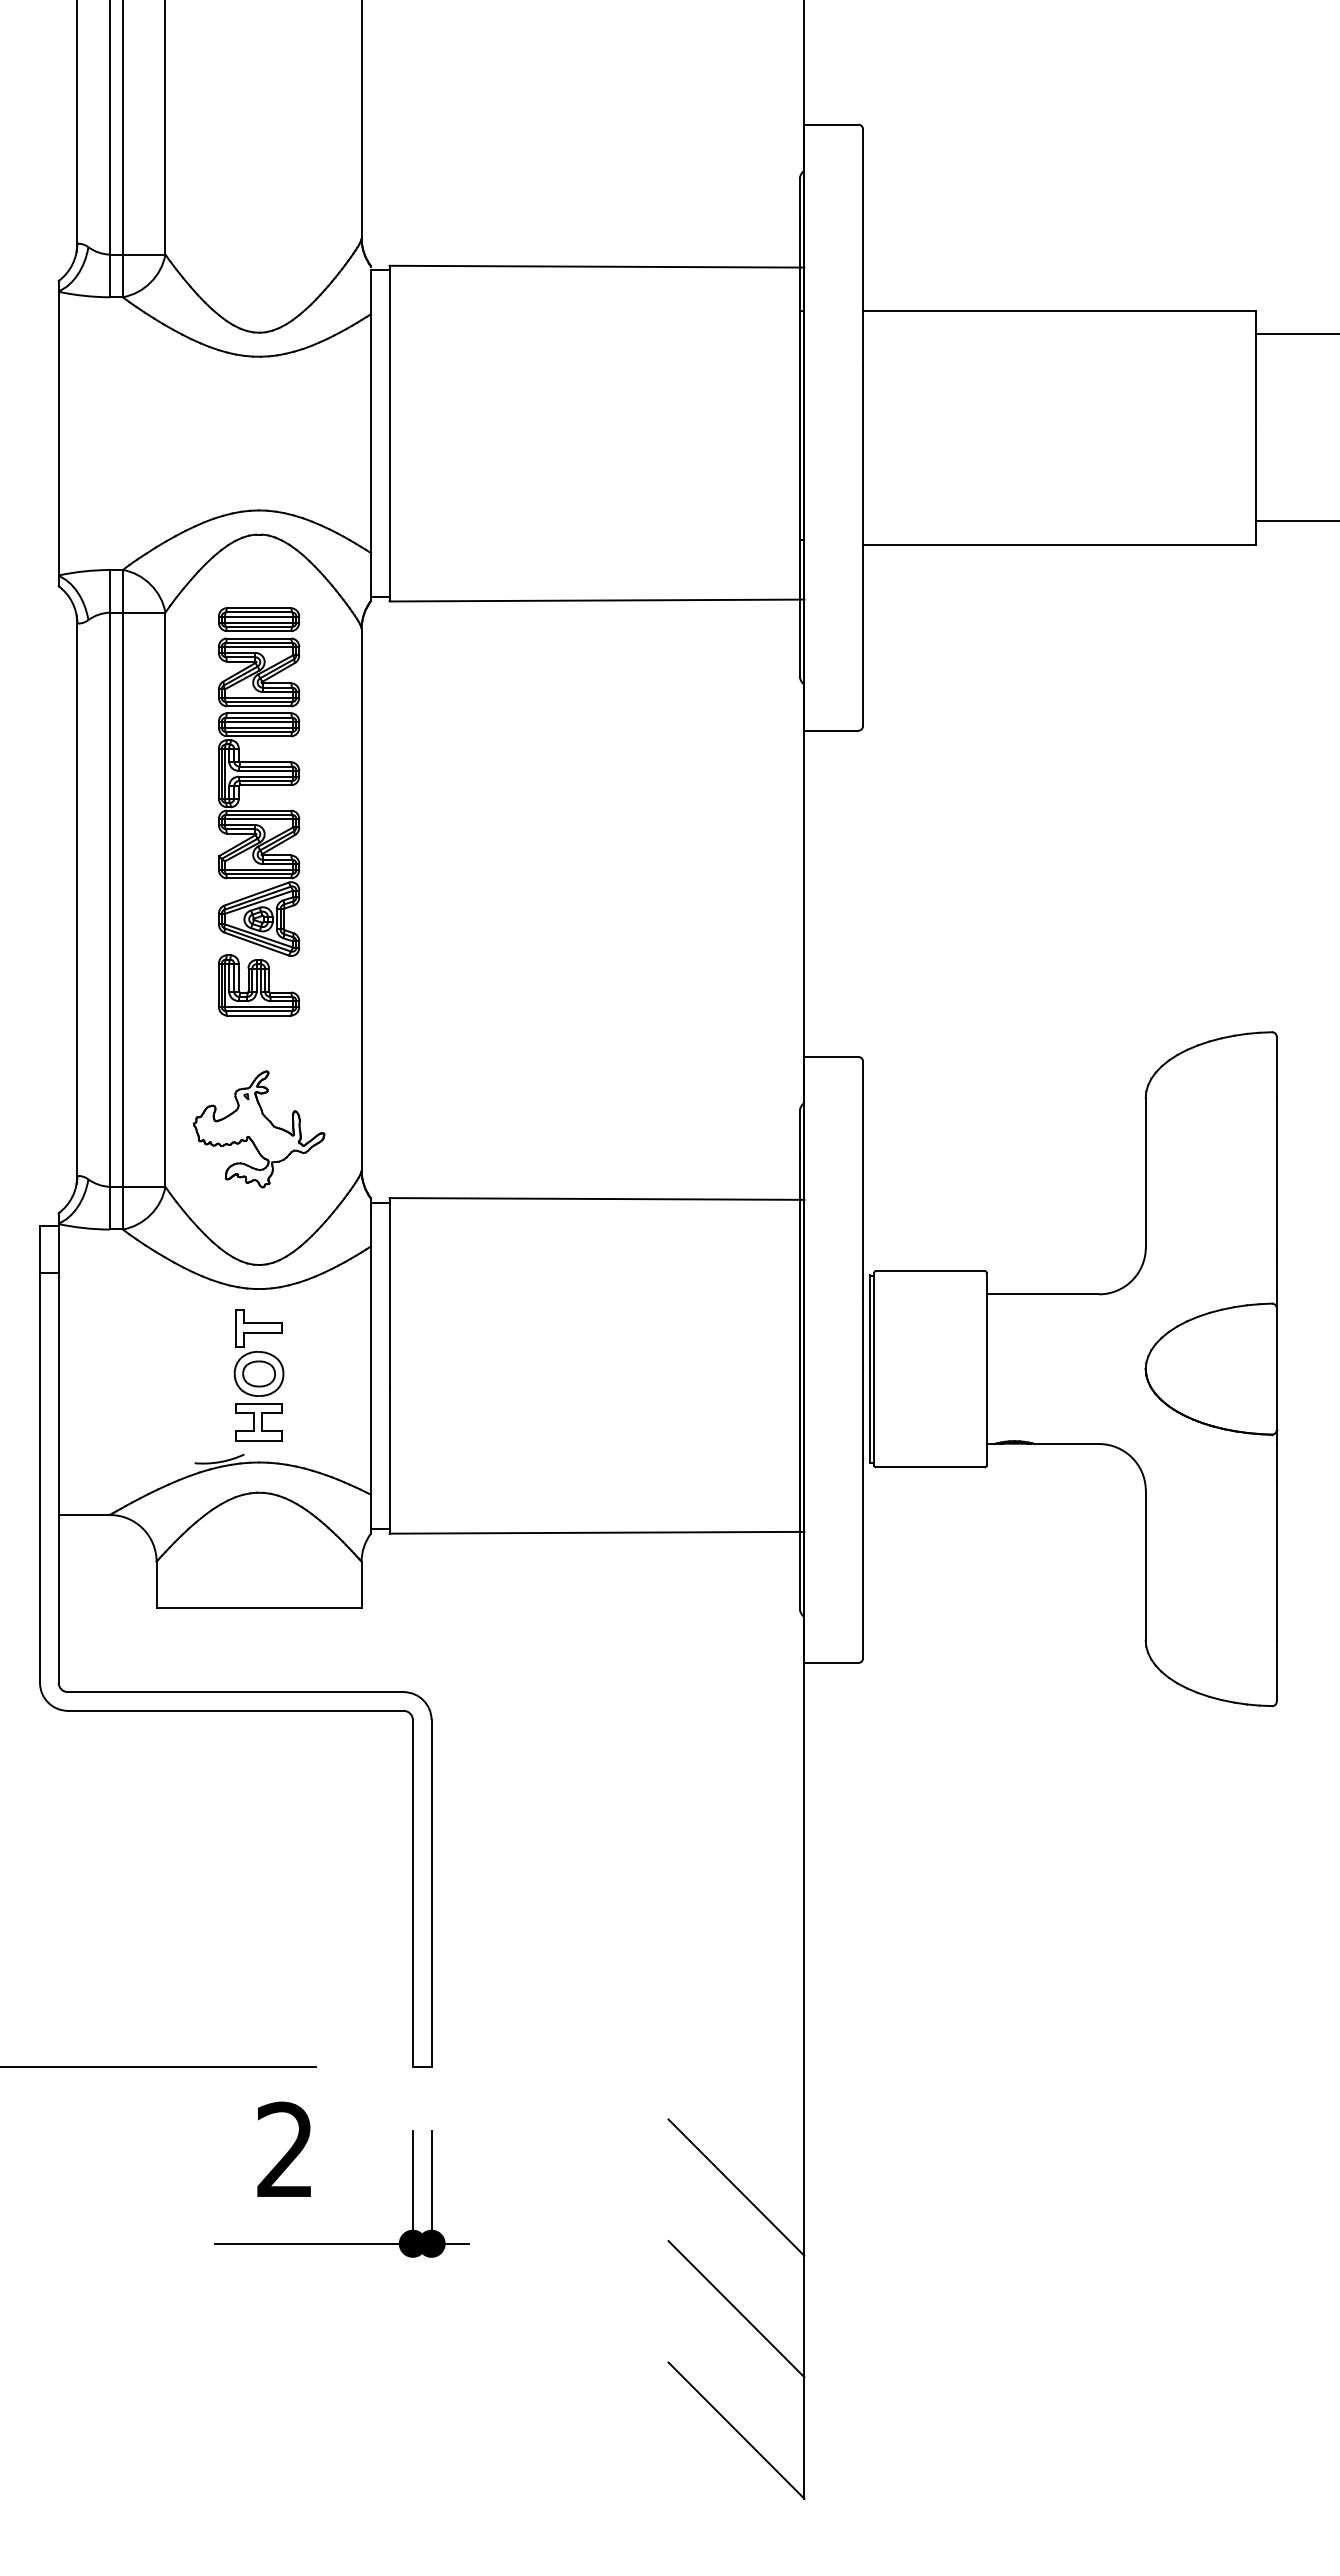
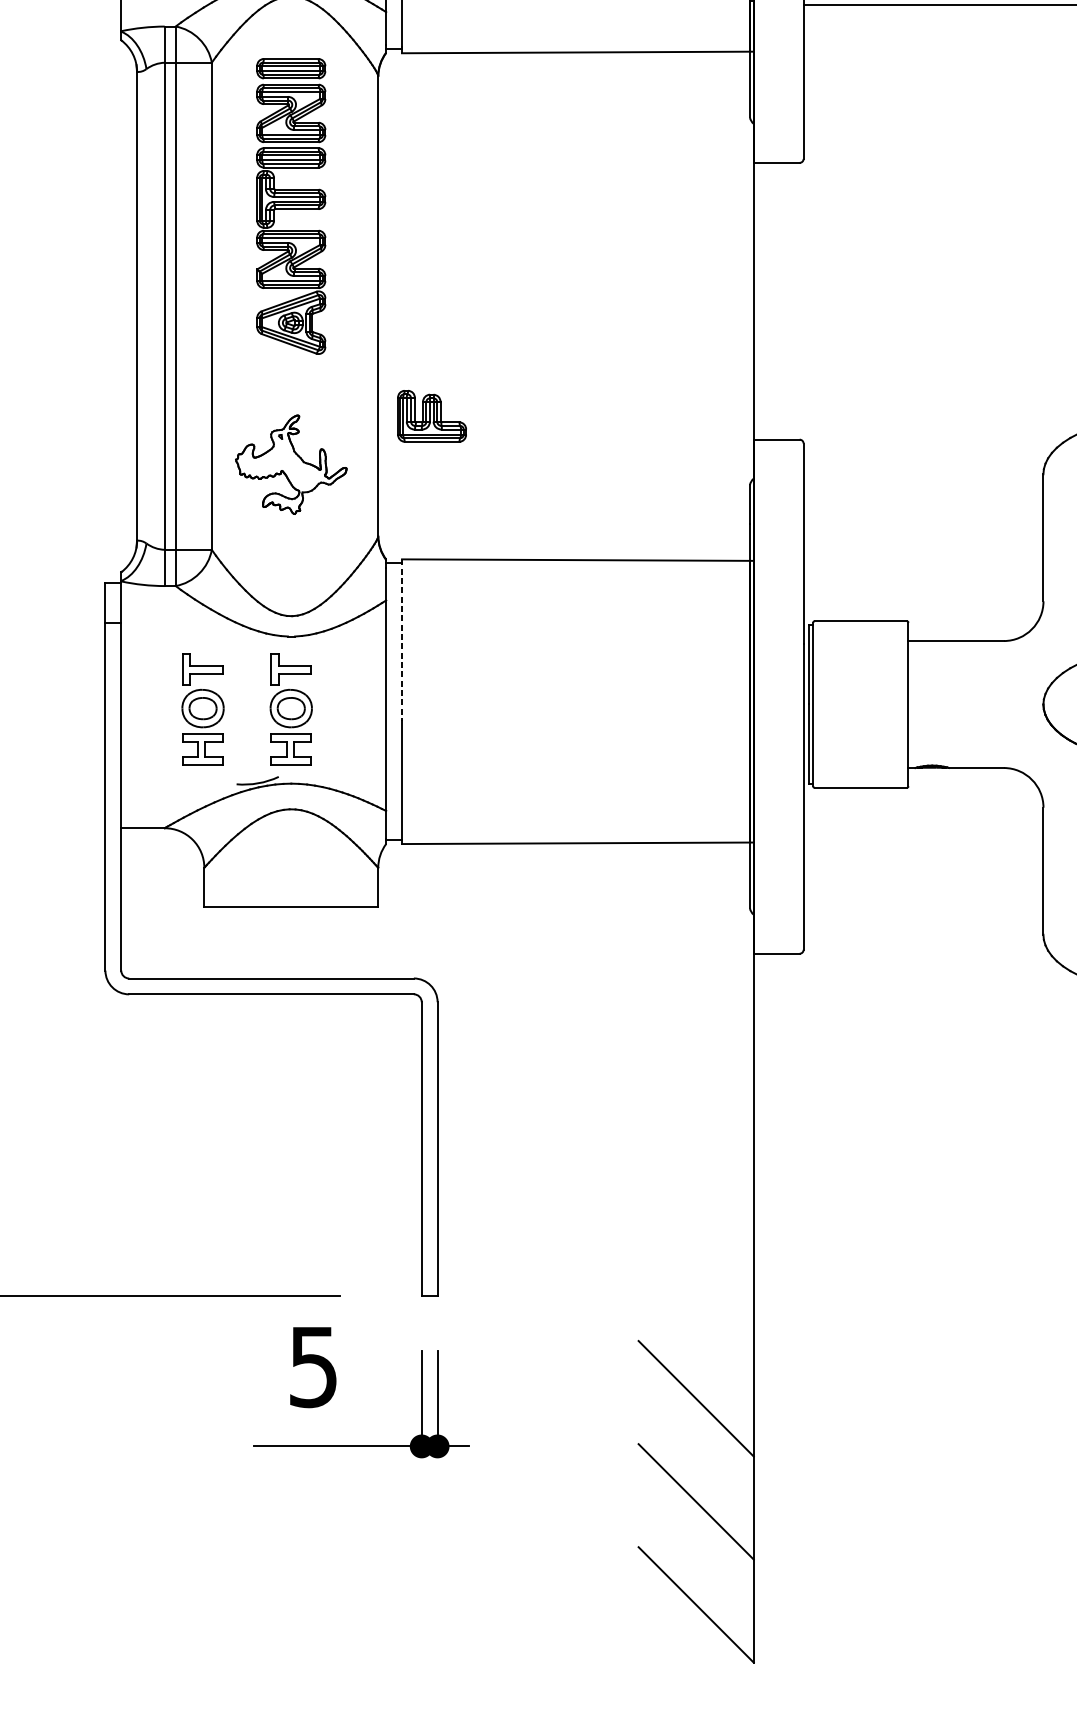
part: (259, 985) -> (432, 416), moved
part: (259, 1129) -> (291, 464), moved
line: (389, 1293) -> (401, 640), solid -> dashed
part: (154, 1375) -> (202, 709), added
text: (284, 2149) -> (312, 1366), 2 -> 5

